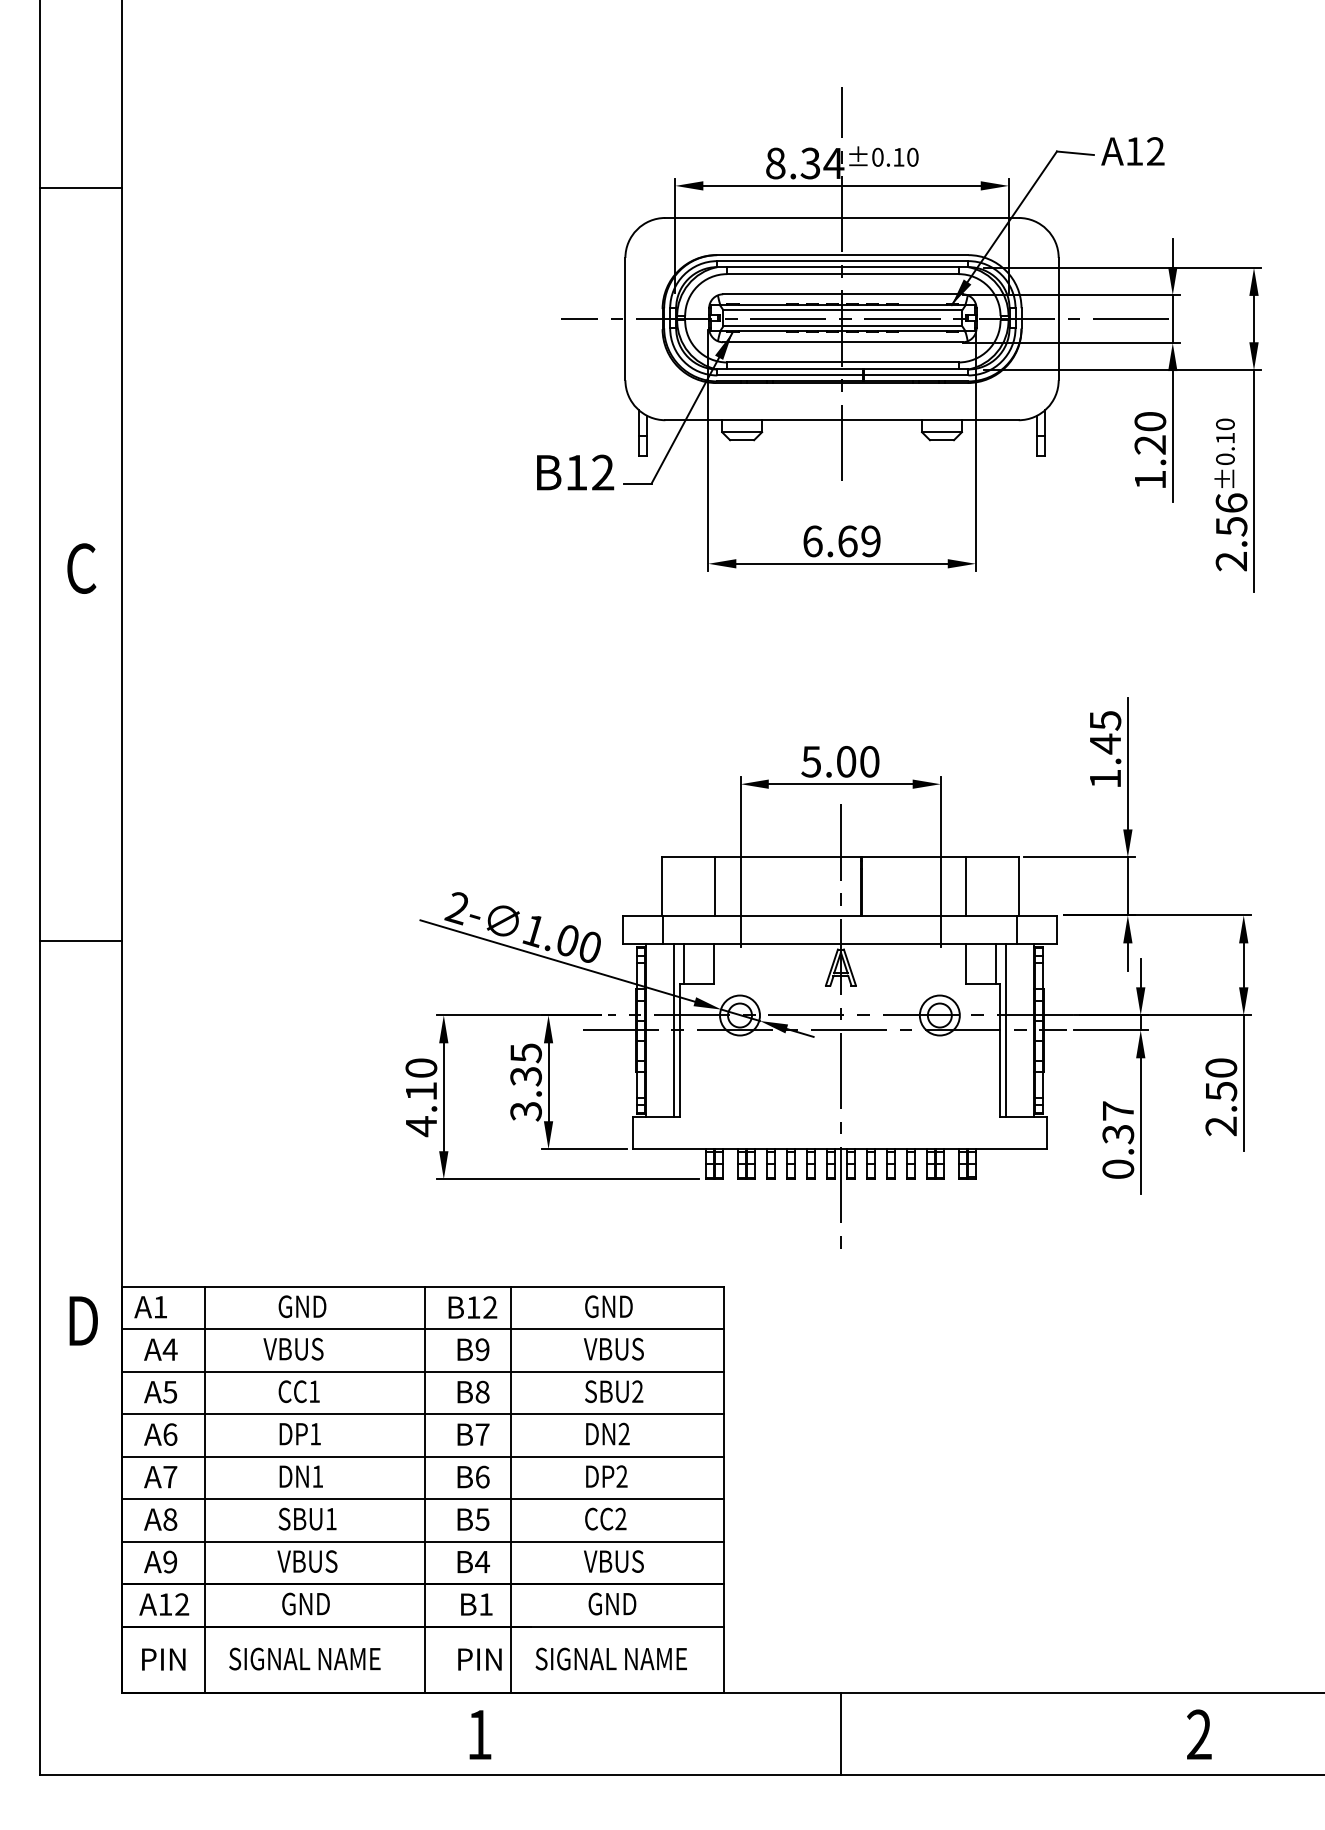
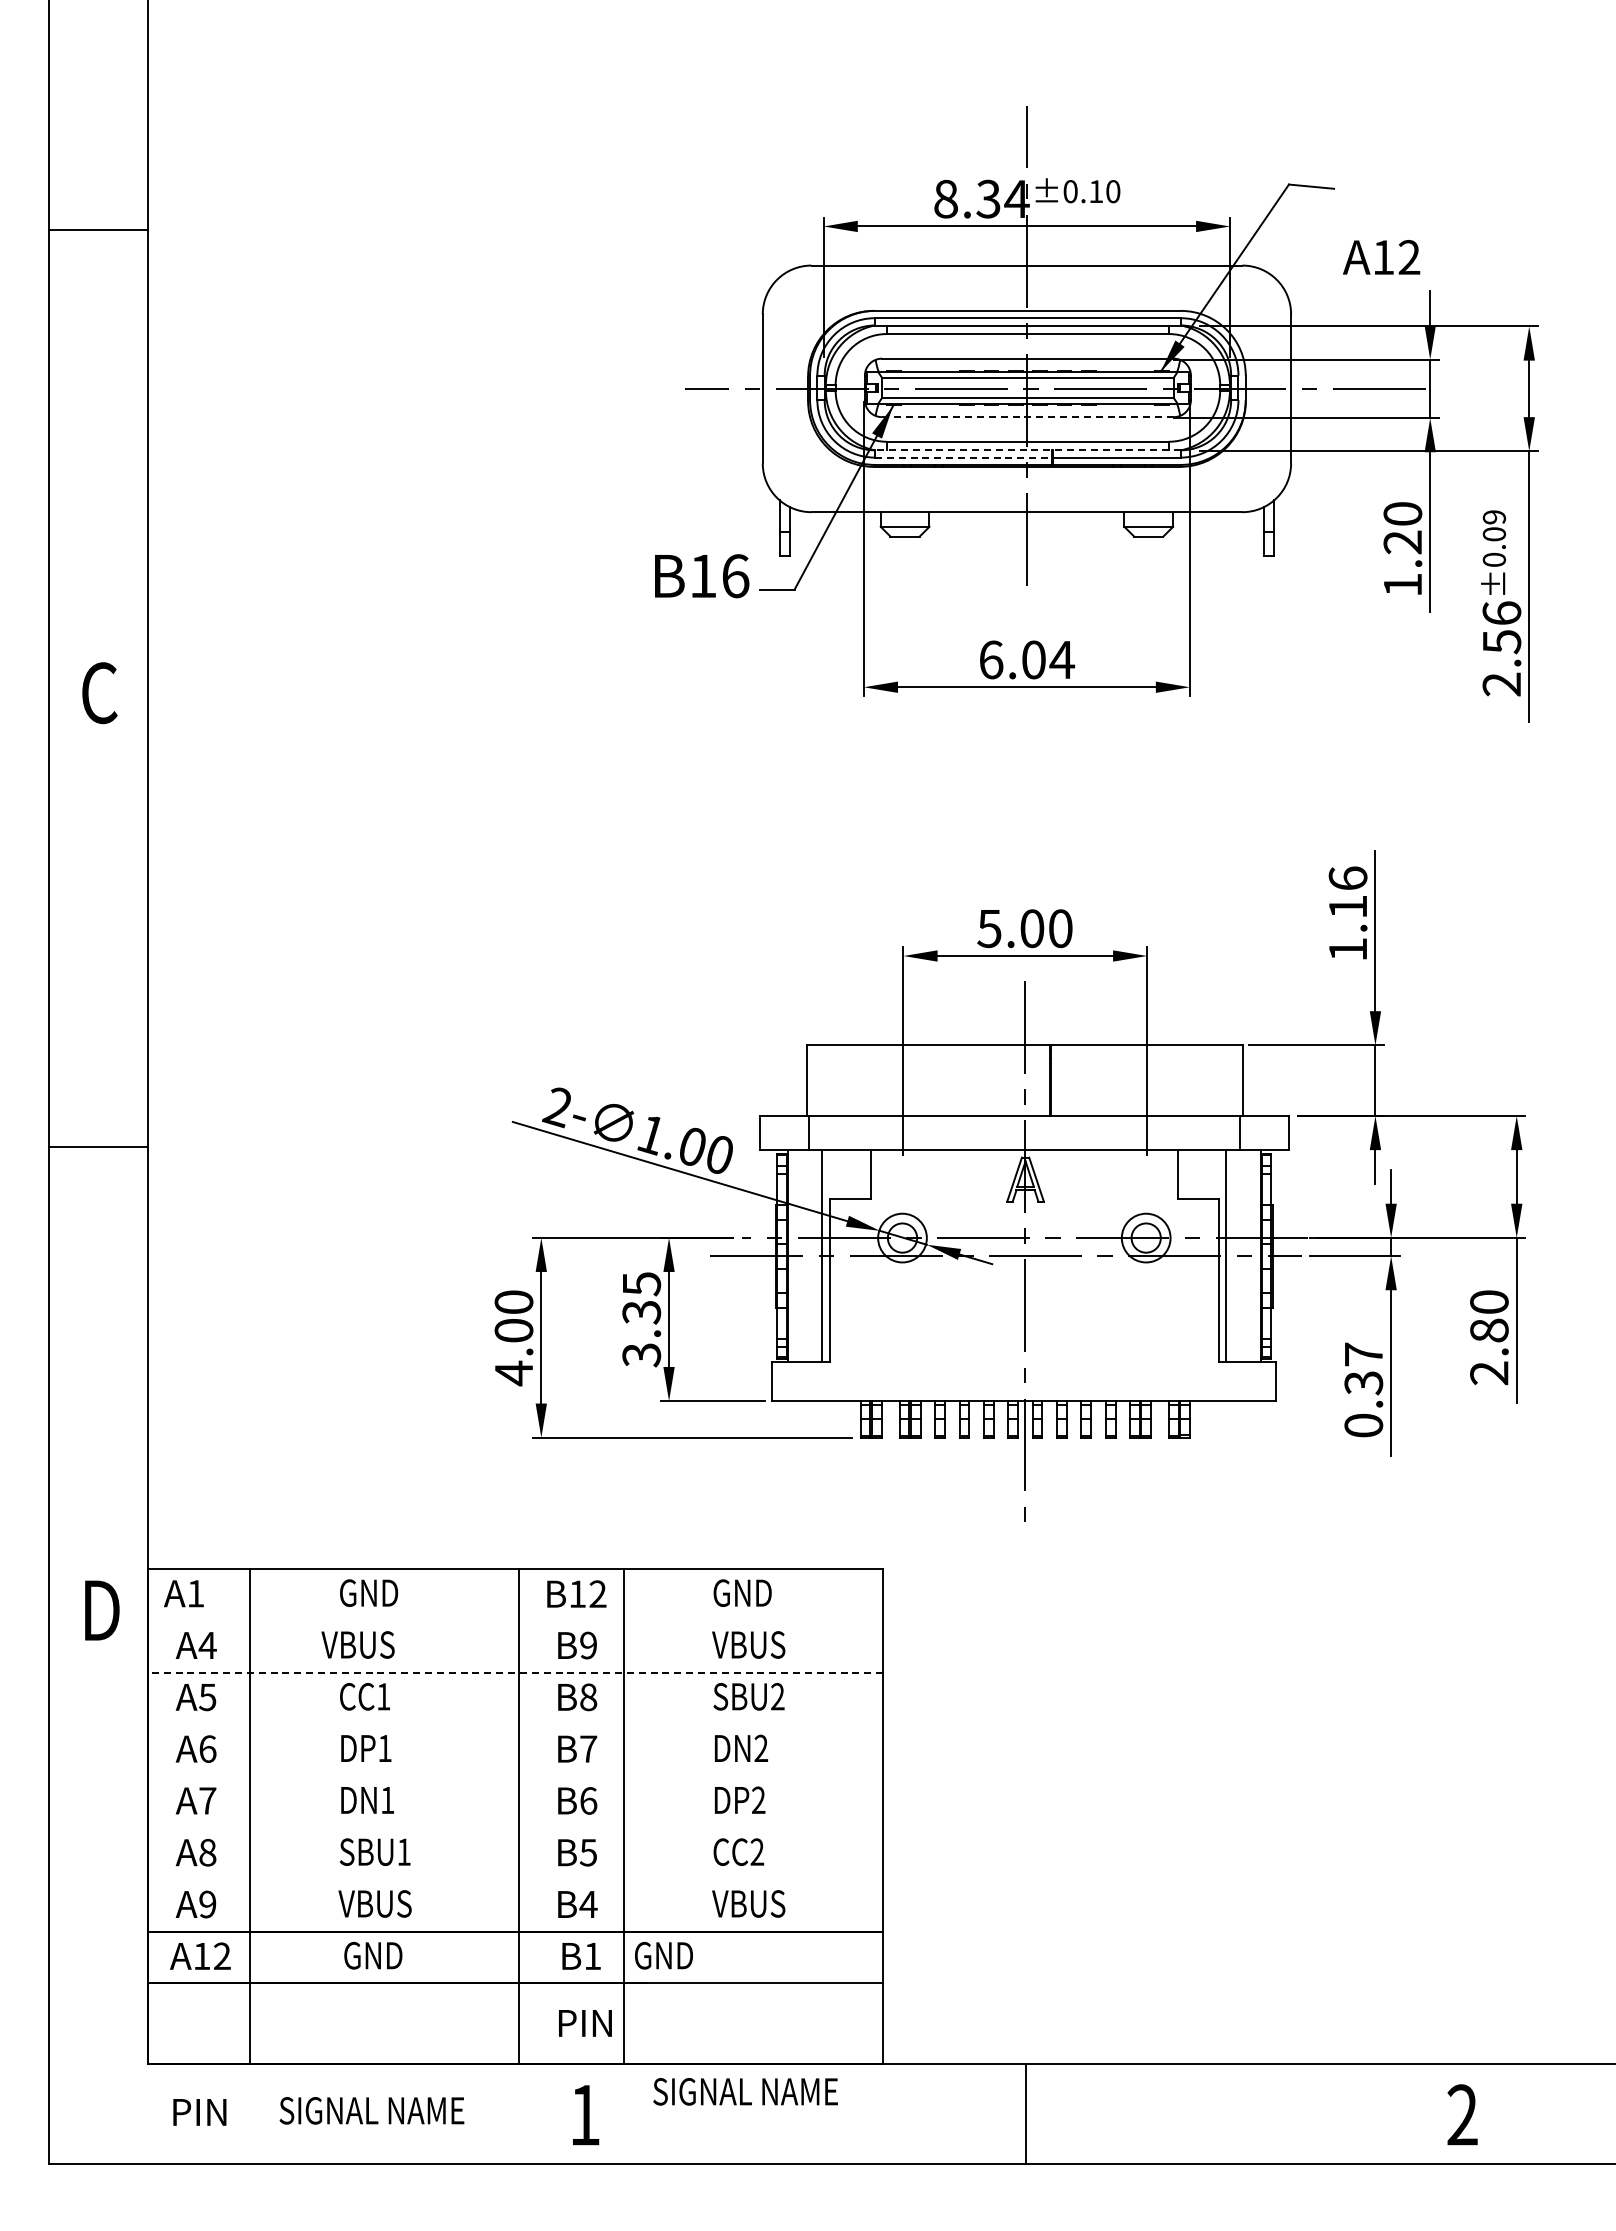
text: (1132, 151) -> (1381, 257), moved
line: (842, 342) -> (1027, 417), solid -> dashed
line: (842, 369) -> (1027, 450), solid -> dashed
line: (790, 375) -> (963, 457), solid -> dashed
text: (1225, 431) -> (1494, 525), ±0.10 -> ±0.09
text: (603, 472) -> (735, 576), B12 -> B16
text: (859, 541) -> (1048, 659), 6.69 -> 6.04
text: (1104, 732) -> (1347, 892), 1.45 -> 1.16
line: (715, 886) -> (872, 1080), removed
line: (966, 886) -> (1178, 1080), removed
line: (684, 963) -> (834, 1174), removed
line: (995, 963) -> (1214, 1174), removed
text: (420, 1091) -> (513, 1330), 4.10 -> 4.00
text: (1221, 1091) -> (1489, 1330), 2.50 -> 2.80
line: (422, 1329) -> (515, 1620), removed
line: (422, 1371) -> (515, 1672), solid -> dashed
line: (422, 1414) -> (515, 1724), removed
line: (422, 1457) -> (515, 1776), removed
line: (422, 1499) -> (515, 1828), removed
line: (422, 1541) -> (515, 1879), removed
text: (612, 1603) -> (663, 1955), moved
text: (304, 1658) -> (371, 2110), moved
text: (611, 1658) -> (745, 2091), moved
text: (163, 1659) -> (199, 2112), moved

